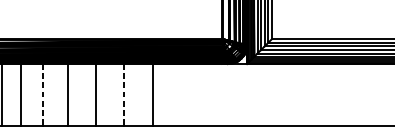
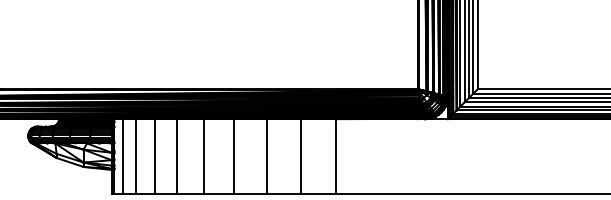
line: (43, 96) -> (204, 157), dashed -> solid
line: (123, 96) -> (300, 157), dashed -> solid

